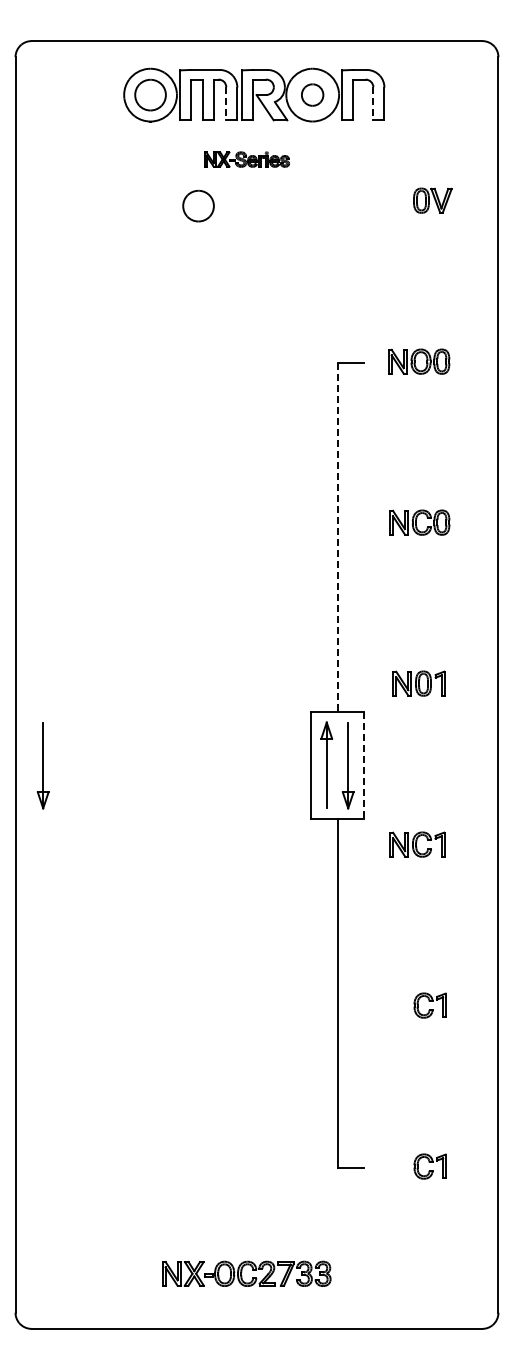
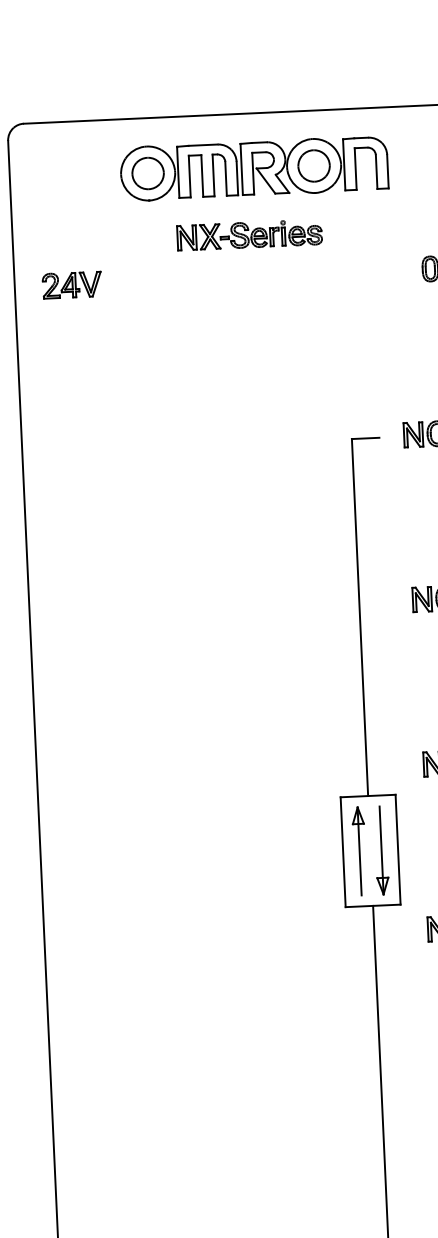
part: (312, 94) -> (313, 165), size x1.43
line: (226, 103) -> (226, 178), dashed -> solid
line: (373, 103) -> (376, 171), dashed -> solid
part: (246, 159) -> (249, 234), size x1.67
part: (71, 200) -> (72, 285), added
part: (198, 205) -> (202, 284), removed
line: (337, 537) -> (360, 617), dashed -> solid
part: (43, 765) -> (69, 864), removed
line: (364, 765) -> (398, 849), dashed -> solid

